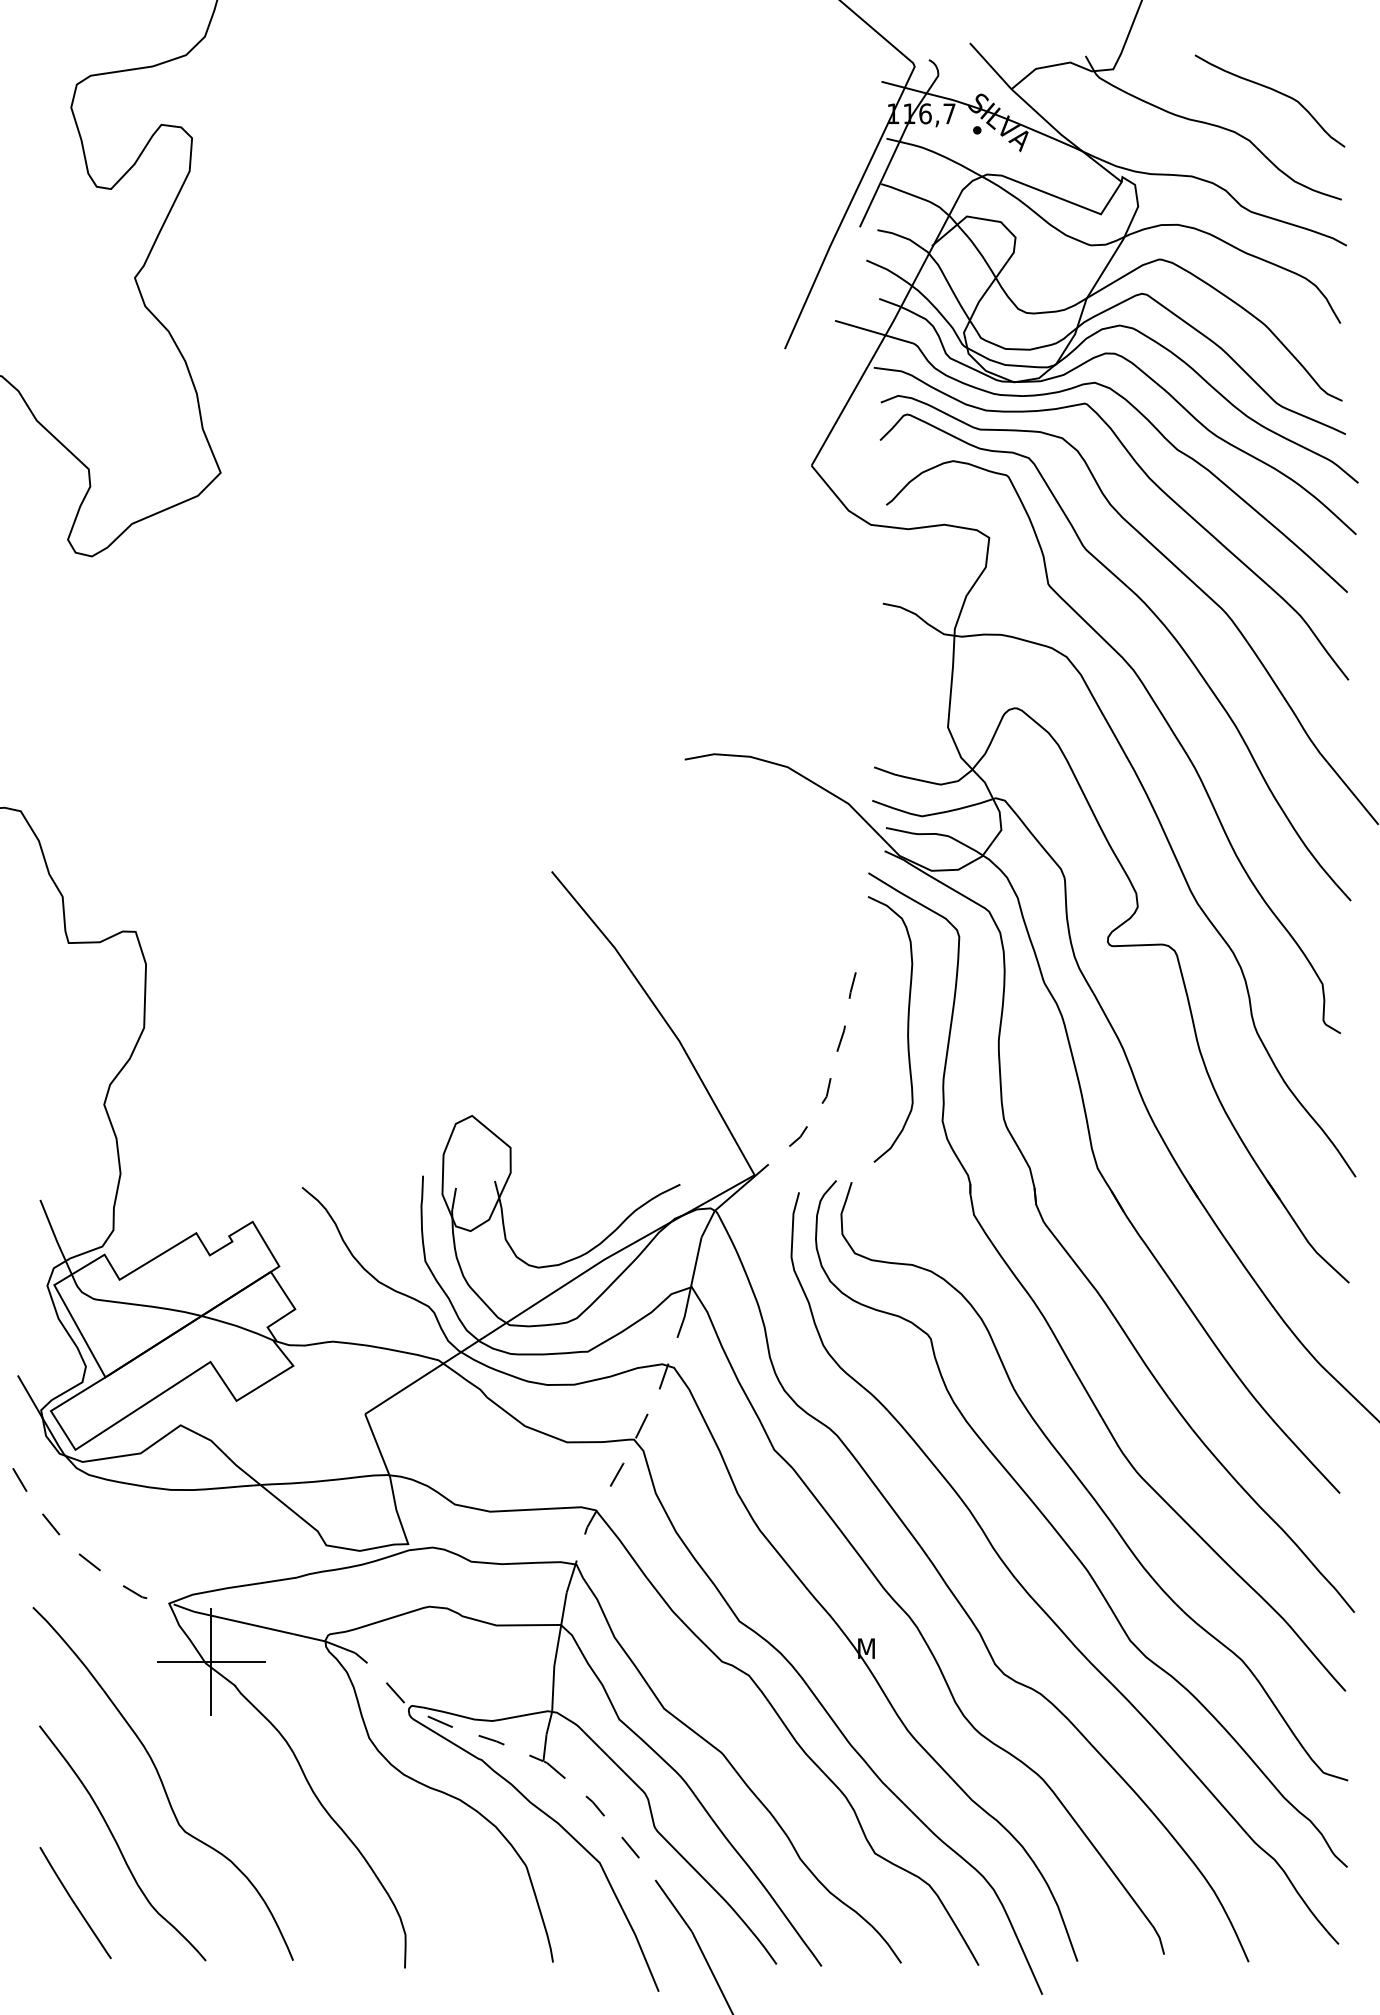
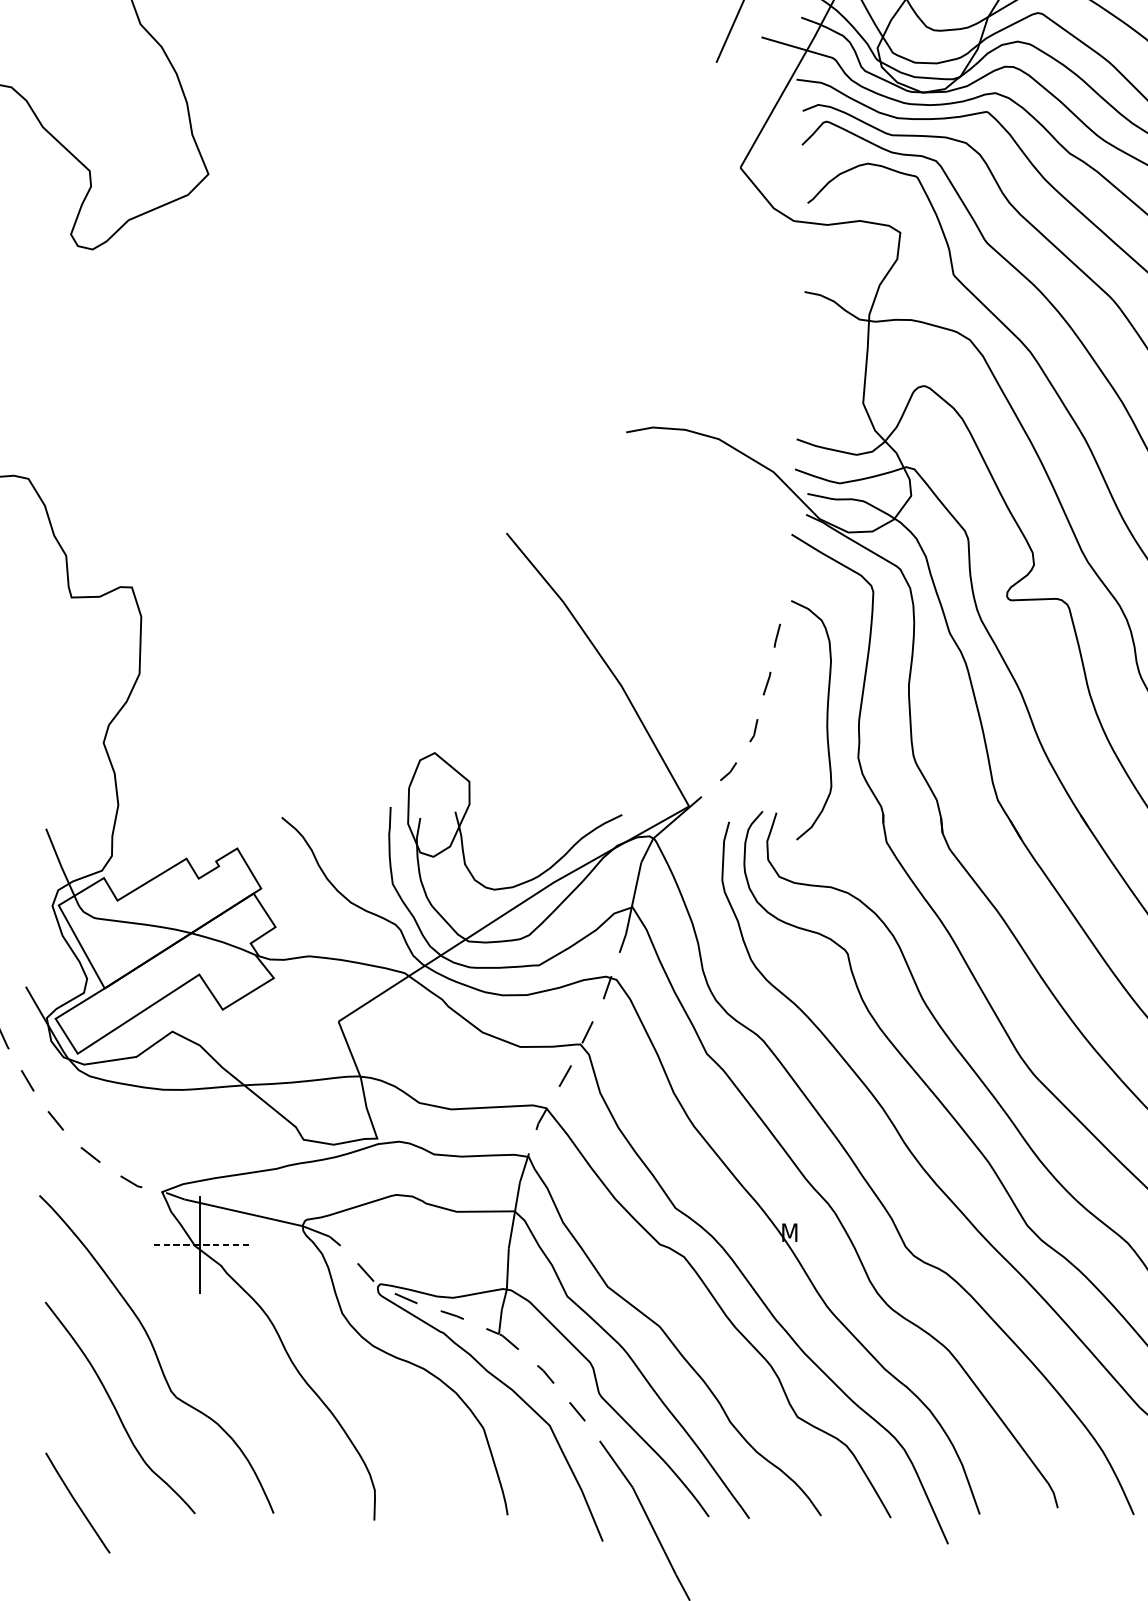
curve: (907, 1029) -> (826, 720), moved
line: (210, 1662) -> (199, 1245), solid -> dashed
curve: (75, 1903) -> (77, 1503), moved

